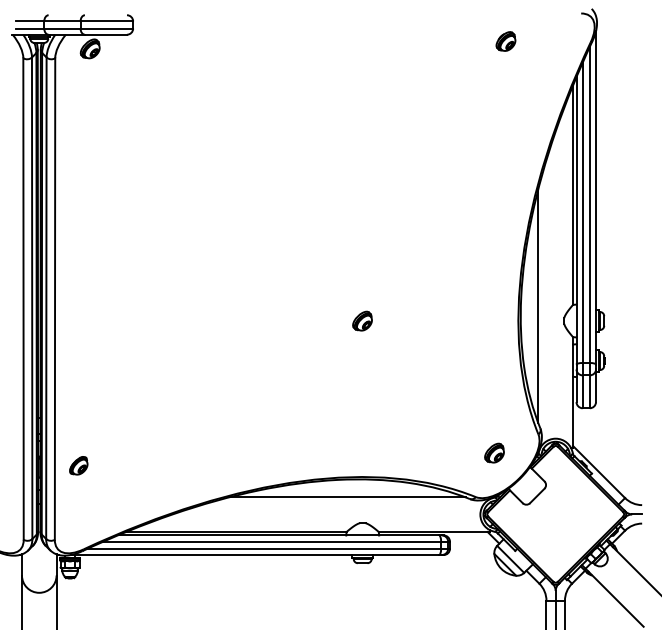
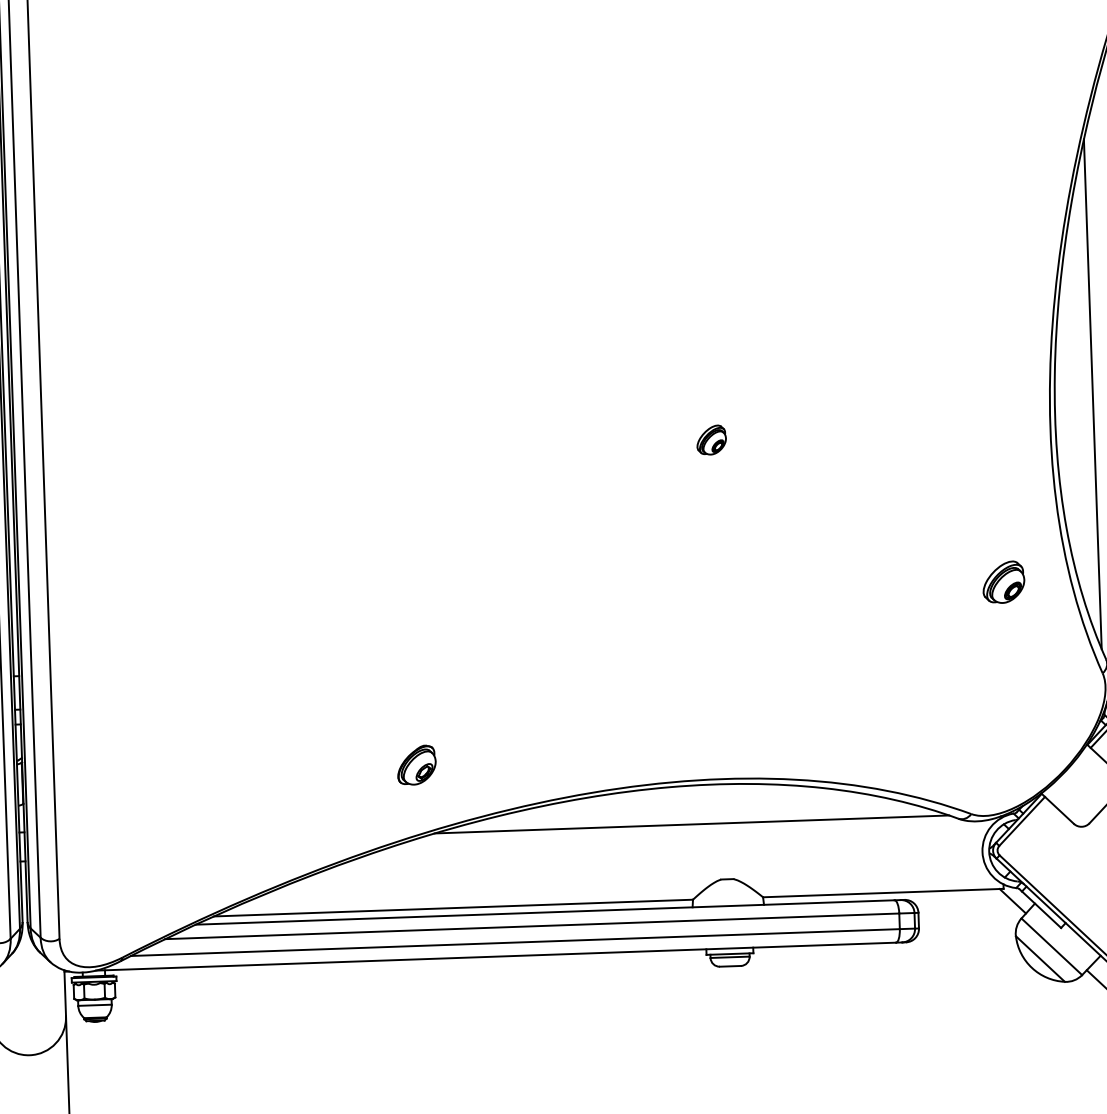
part: (362, 320) -> (711, 438), size x0.7
part: (494, 452) -> (1003, 580), moved
part: (78, 465) -> (416, 764), moved

